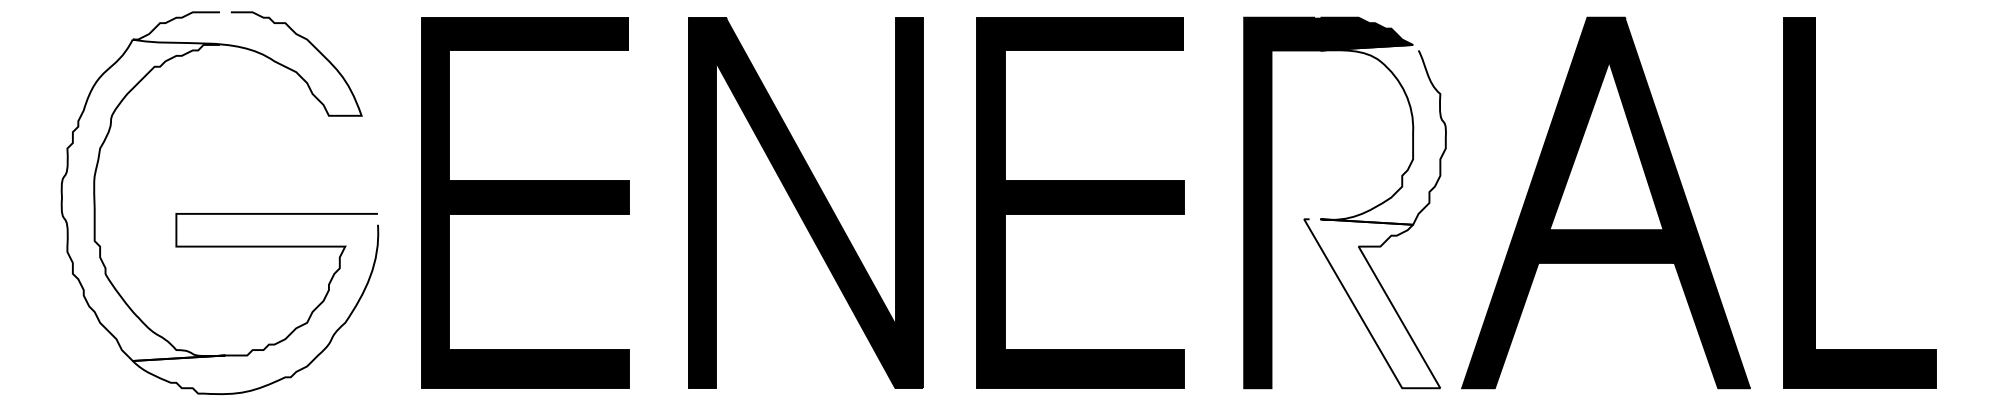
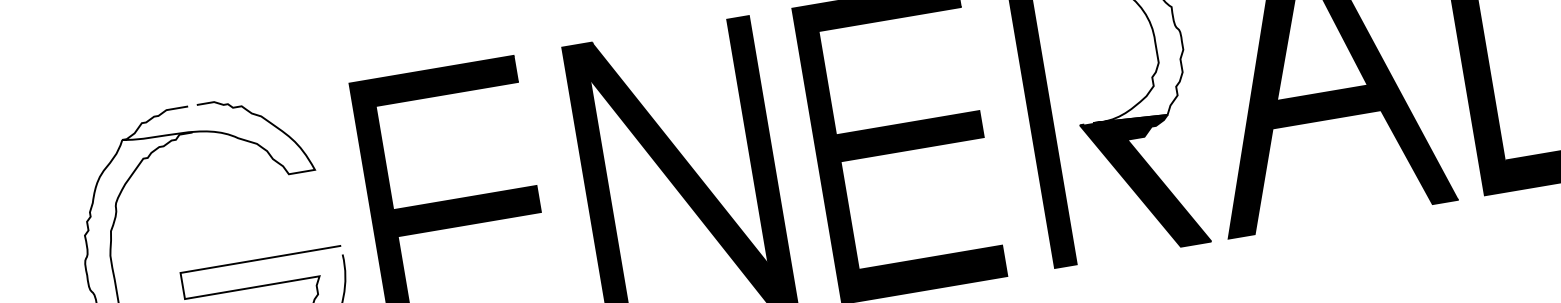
fill: (1372, 303) -> (1145, 183), added

